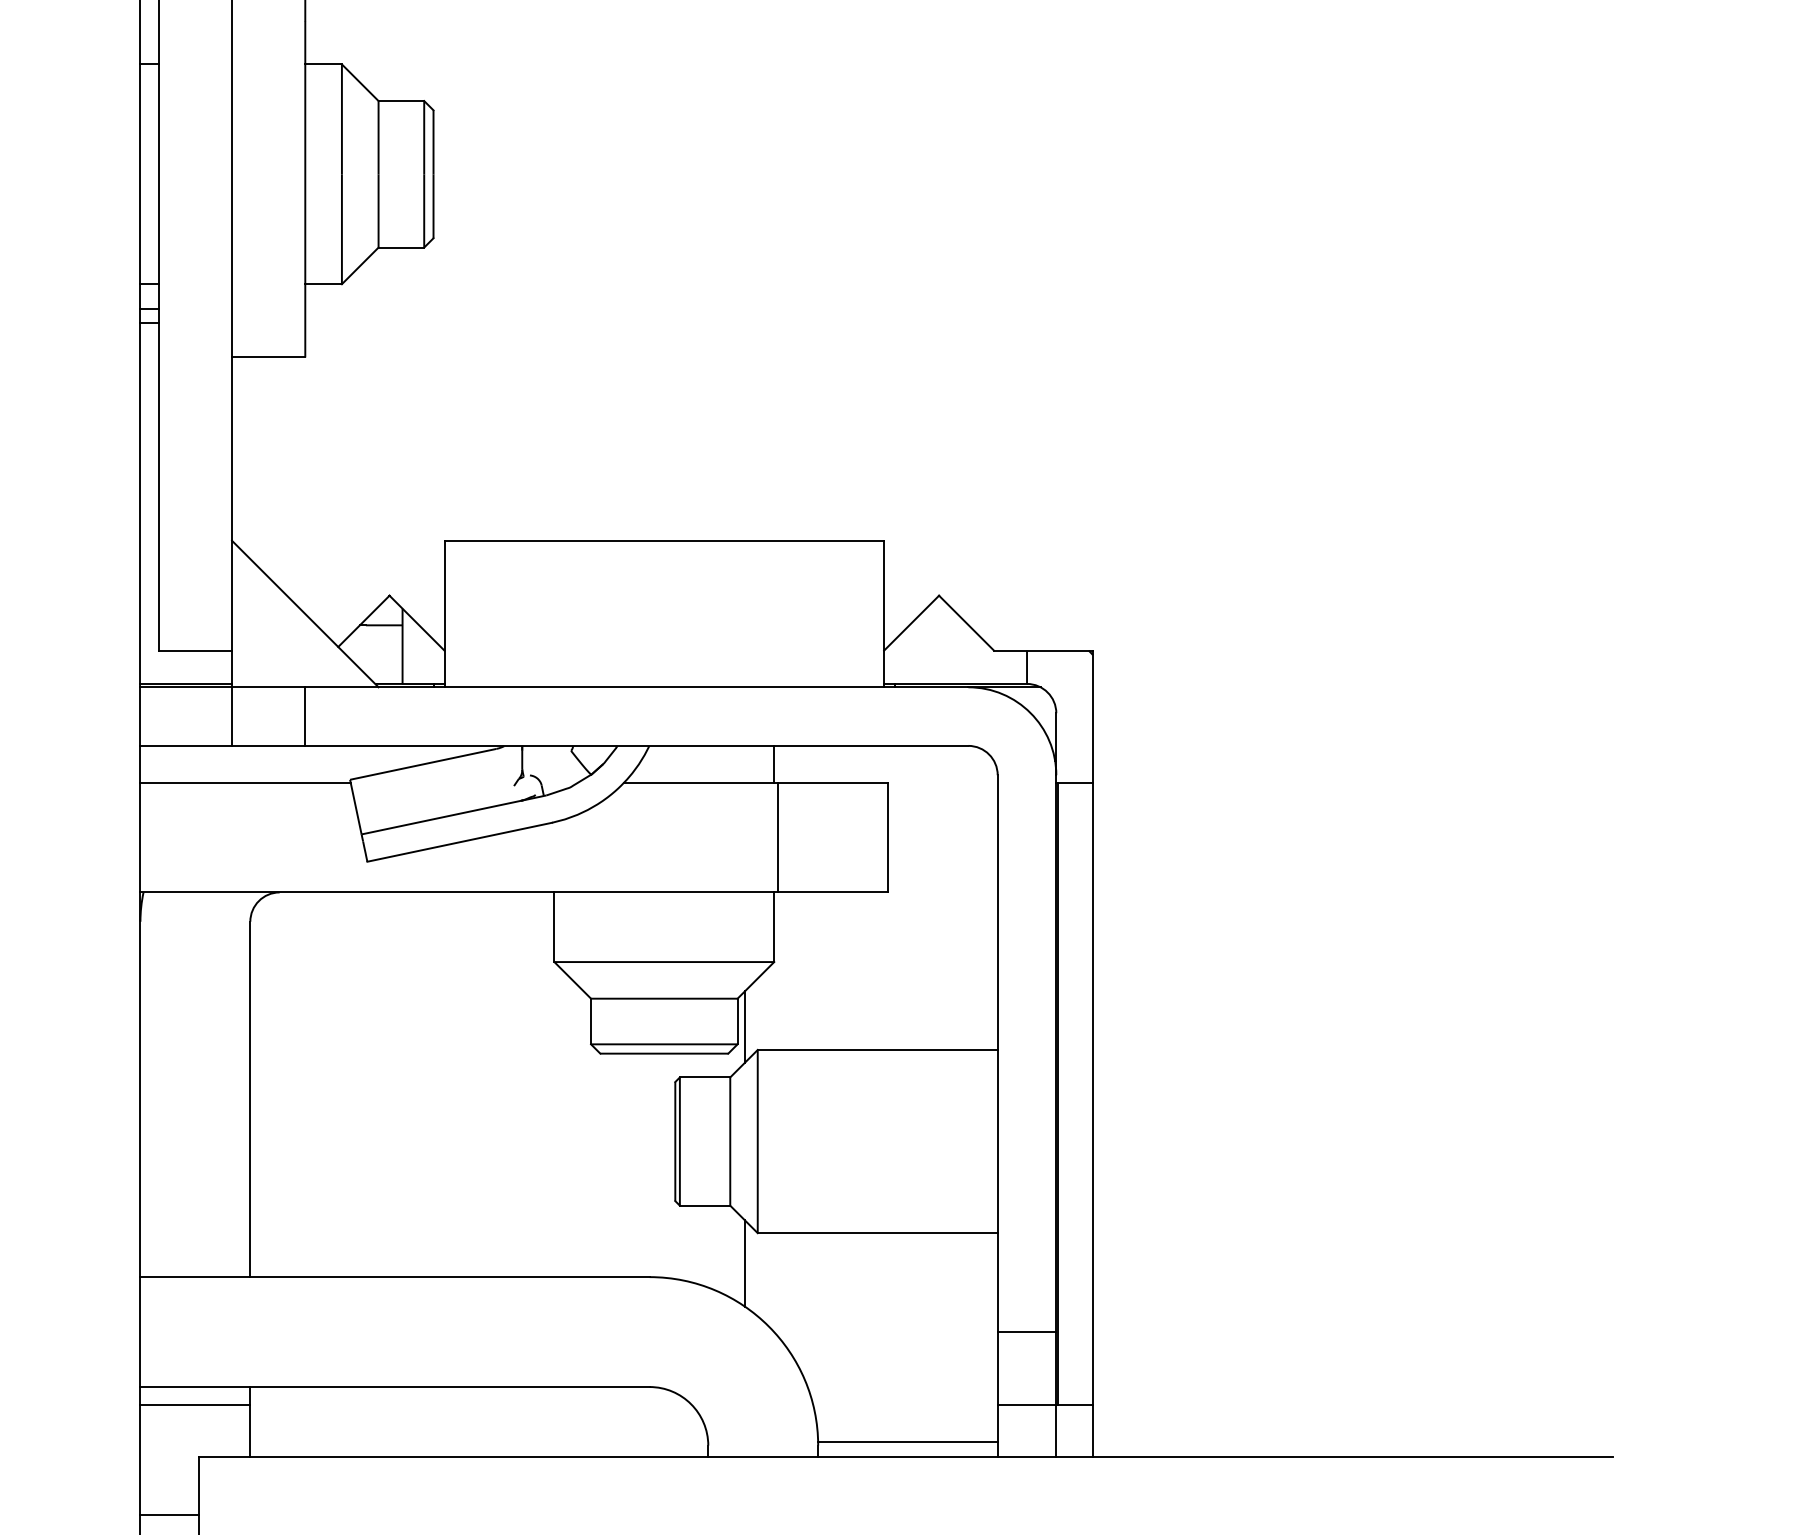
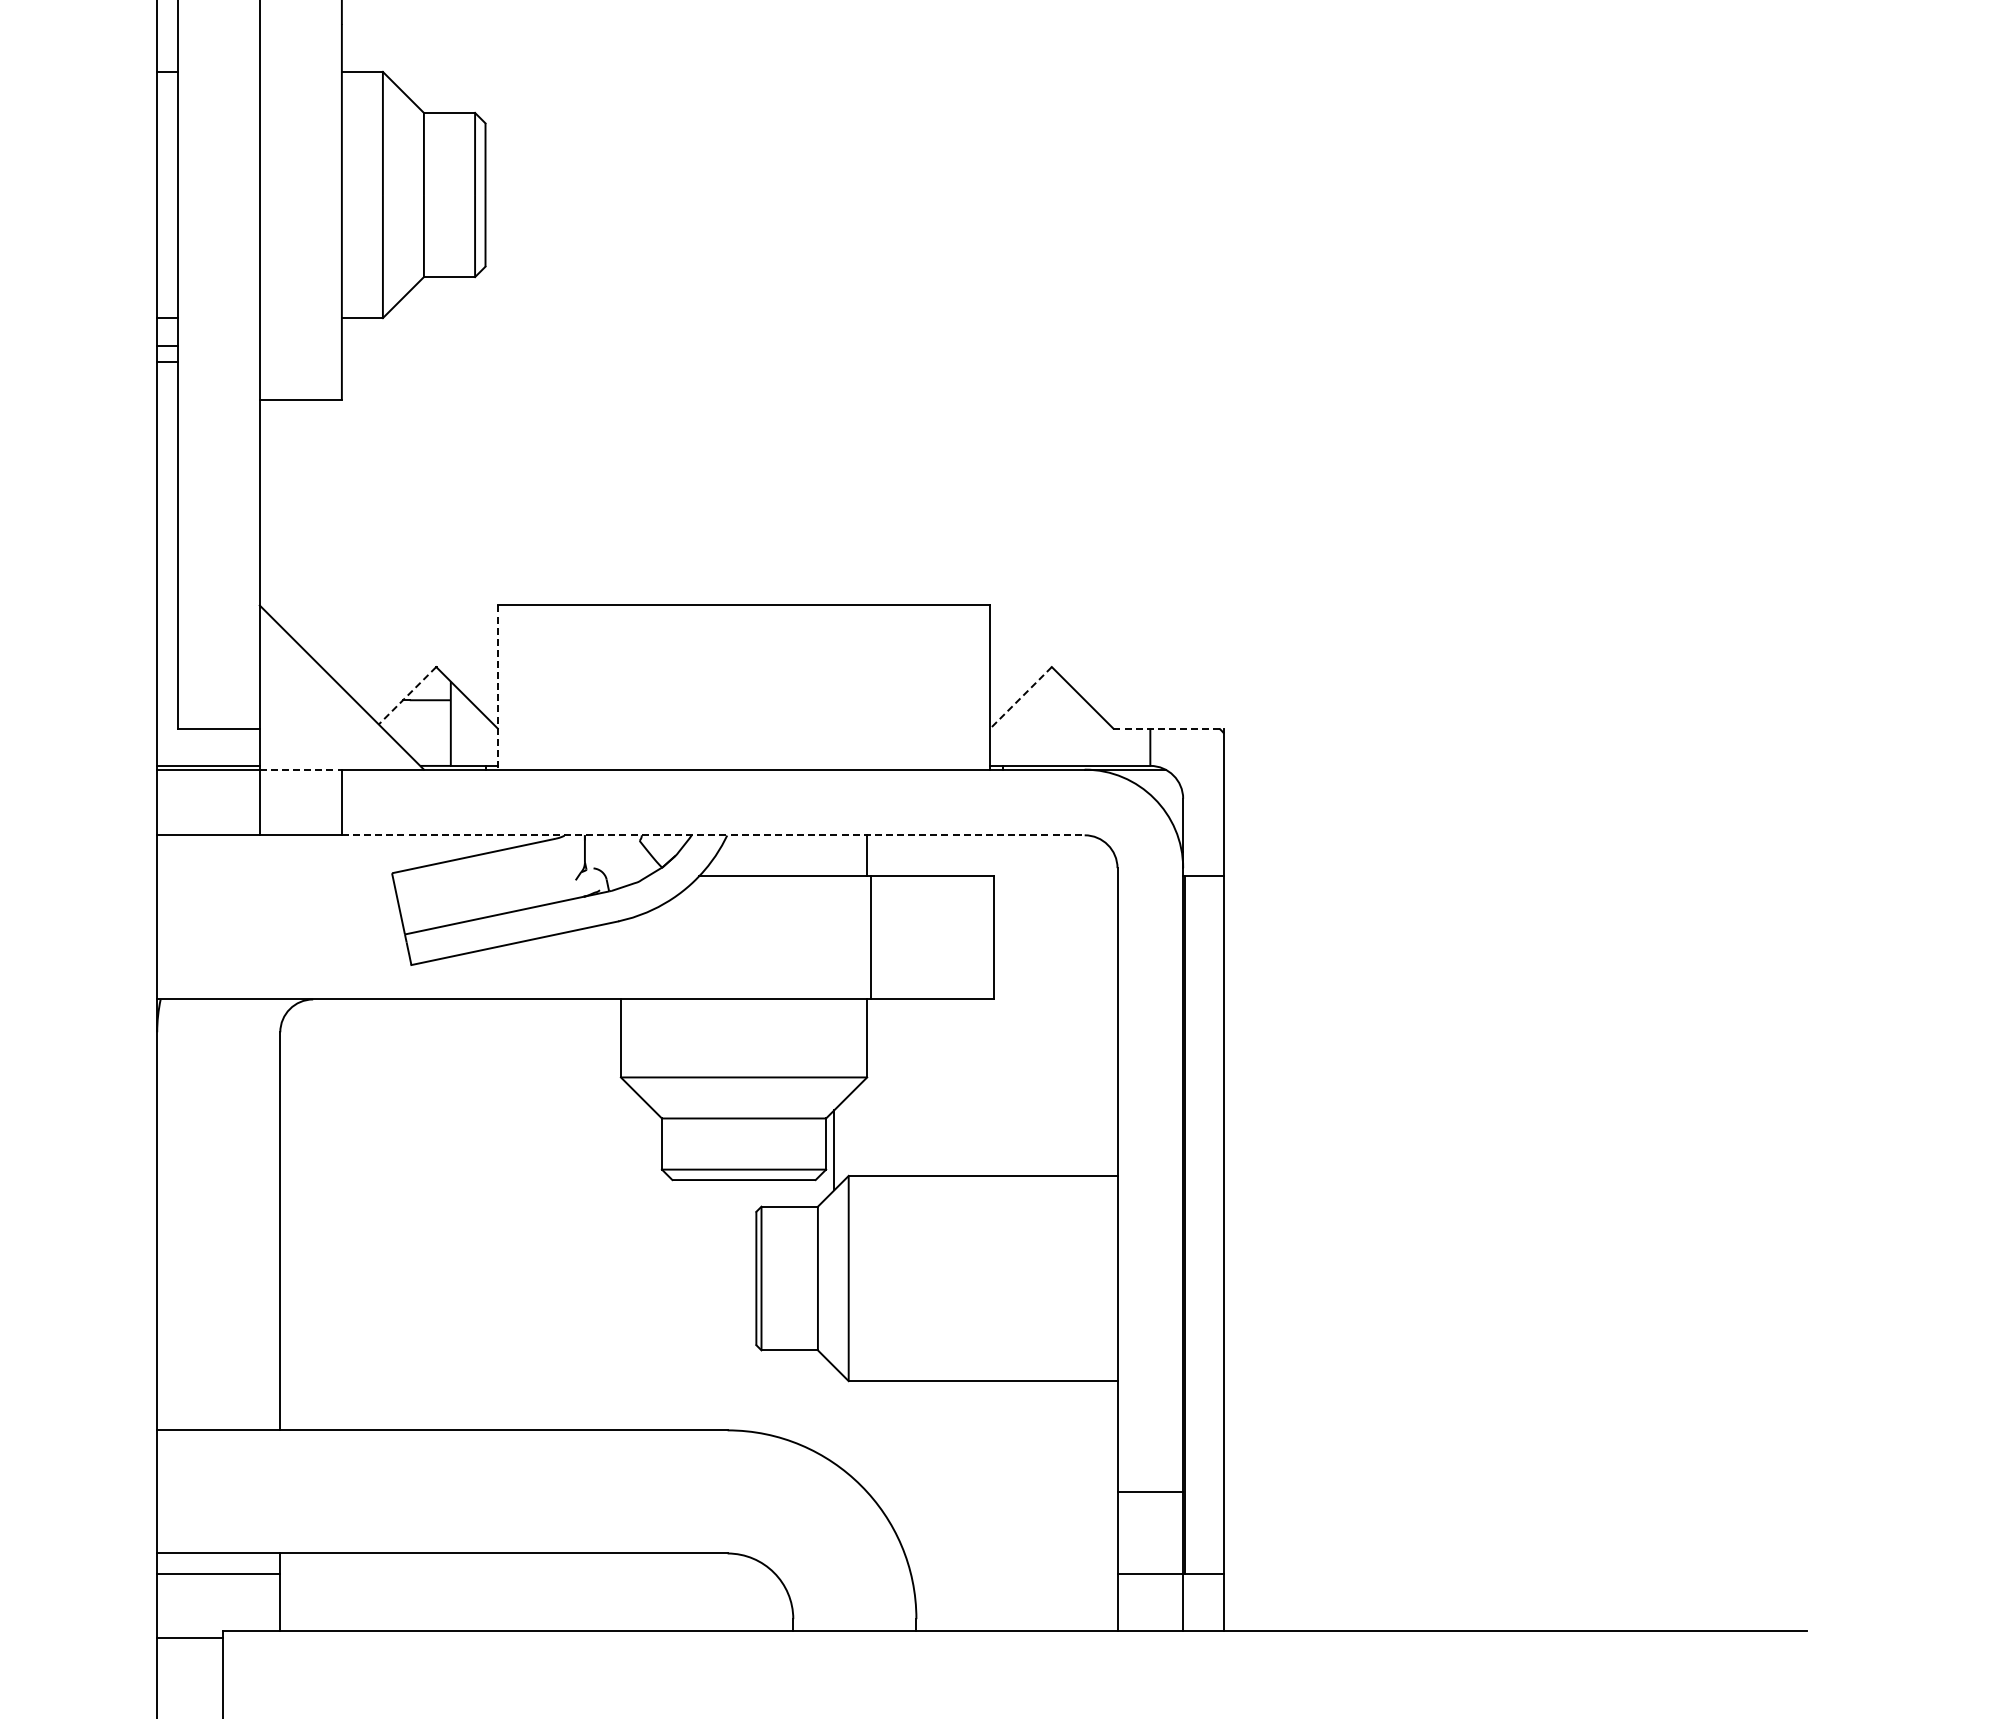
line: (444, 614) -> (497, 688), solid -> dashed
line: (363, 621) -> (407, 695), solid -> dashed
line: (911, 622) -> (1021, 697), solid -> dashed
line: (1044, 650) -> (1169, 728), solid -> dashed
line: (269, 687) -> (301, 769), solid -> dashed
line: (637, 746) -> (713, 835), solid -> dashed
line: (245, 782) -> (274, 876), removed
line: (745, 1262) -> (834, 1414), removed
line: (907, 1442) -> (1016, 1615), removed
line: (169, 1515) -> (189, 1638), moved

